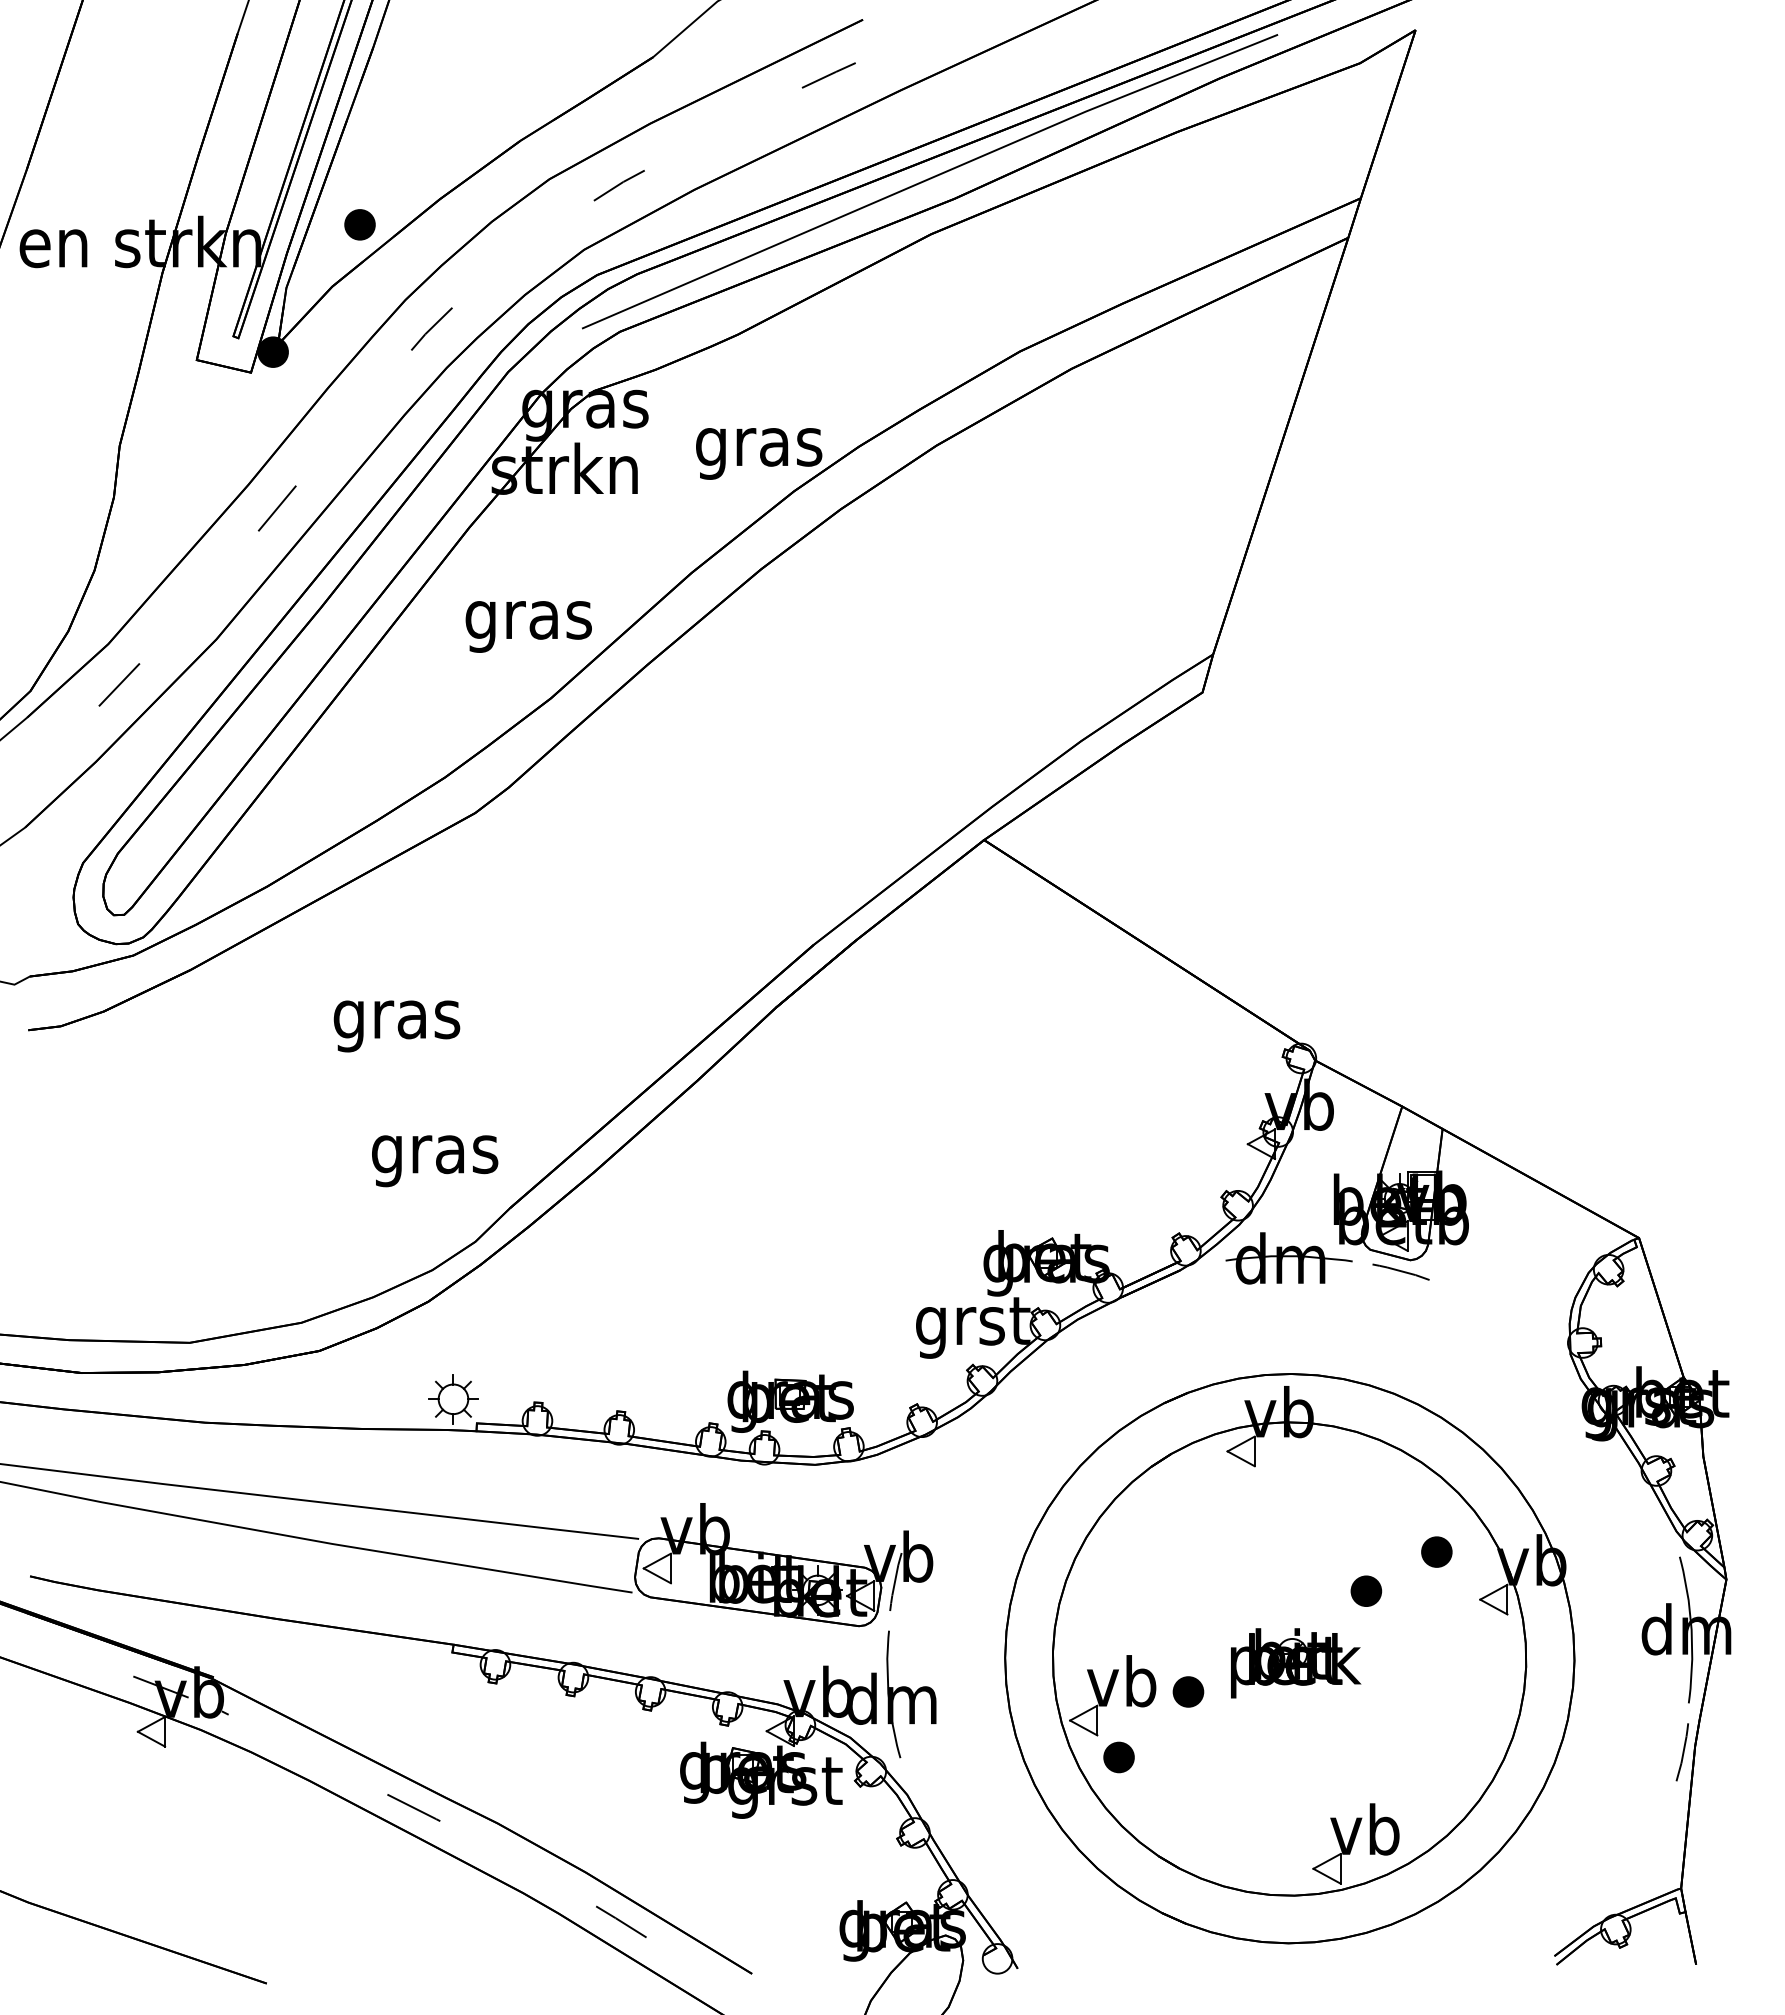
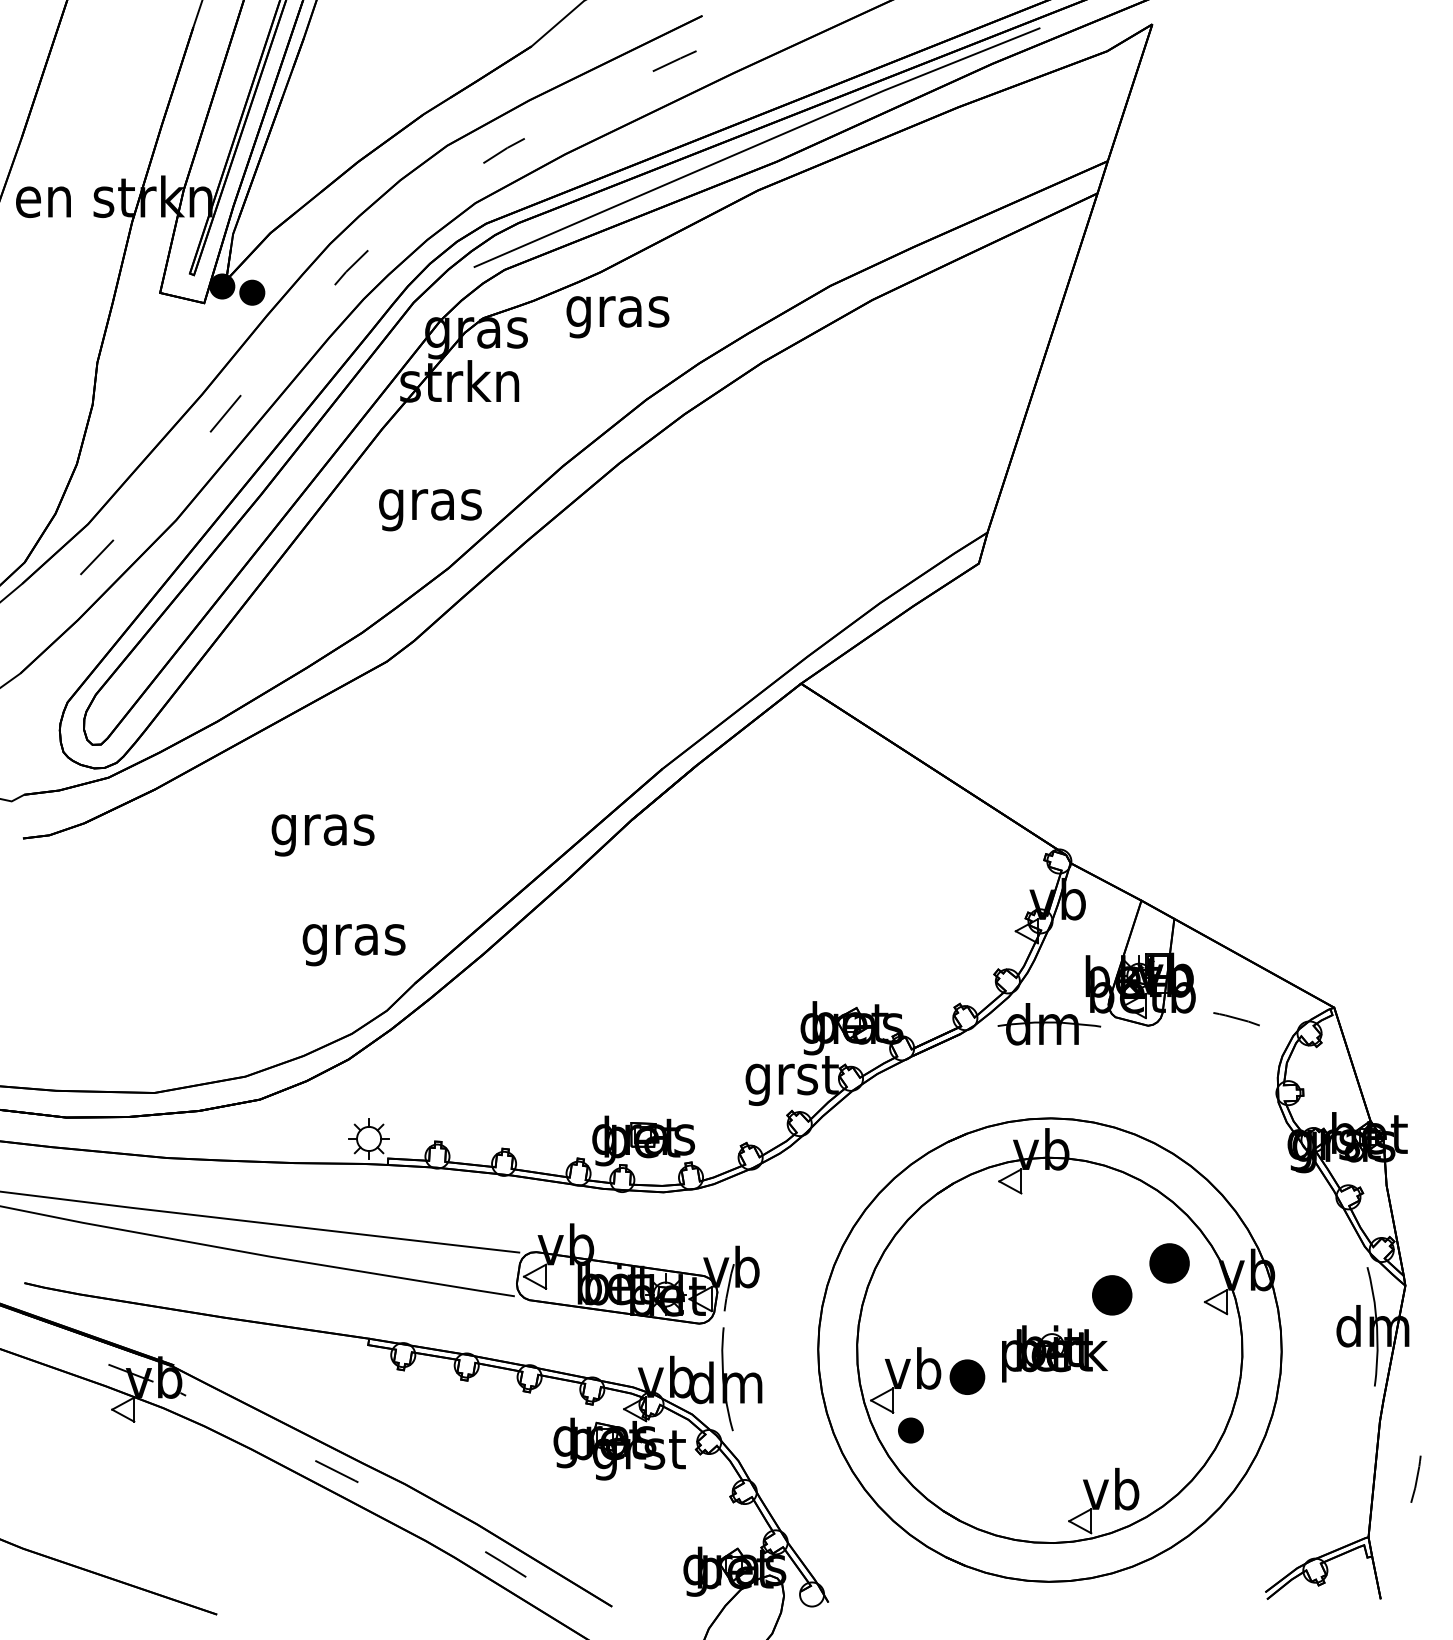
part: (359, 224) -> (251, 292), moved
text: (759, 453) -> (618, 316), moved
line: (1400, 1271) -> (1236, 1018), moved
part: (1436, 1551) -> (1169, 1262), size x1.6
part: (1366, 1590) -> (1112, 1294), size x1.6
part: (1188, 1691) -> (967, 1376), size x1.4
curve: (1682, 1752) -> (1416, 1479), moved

